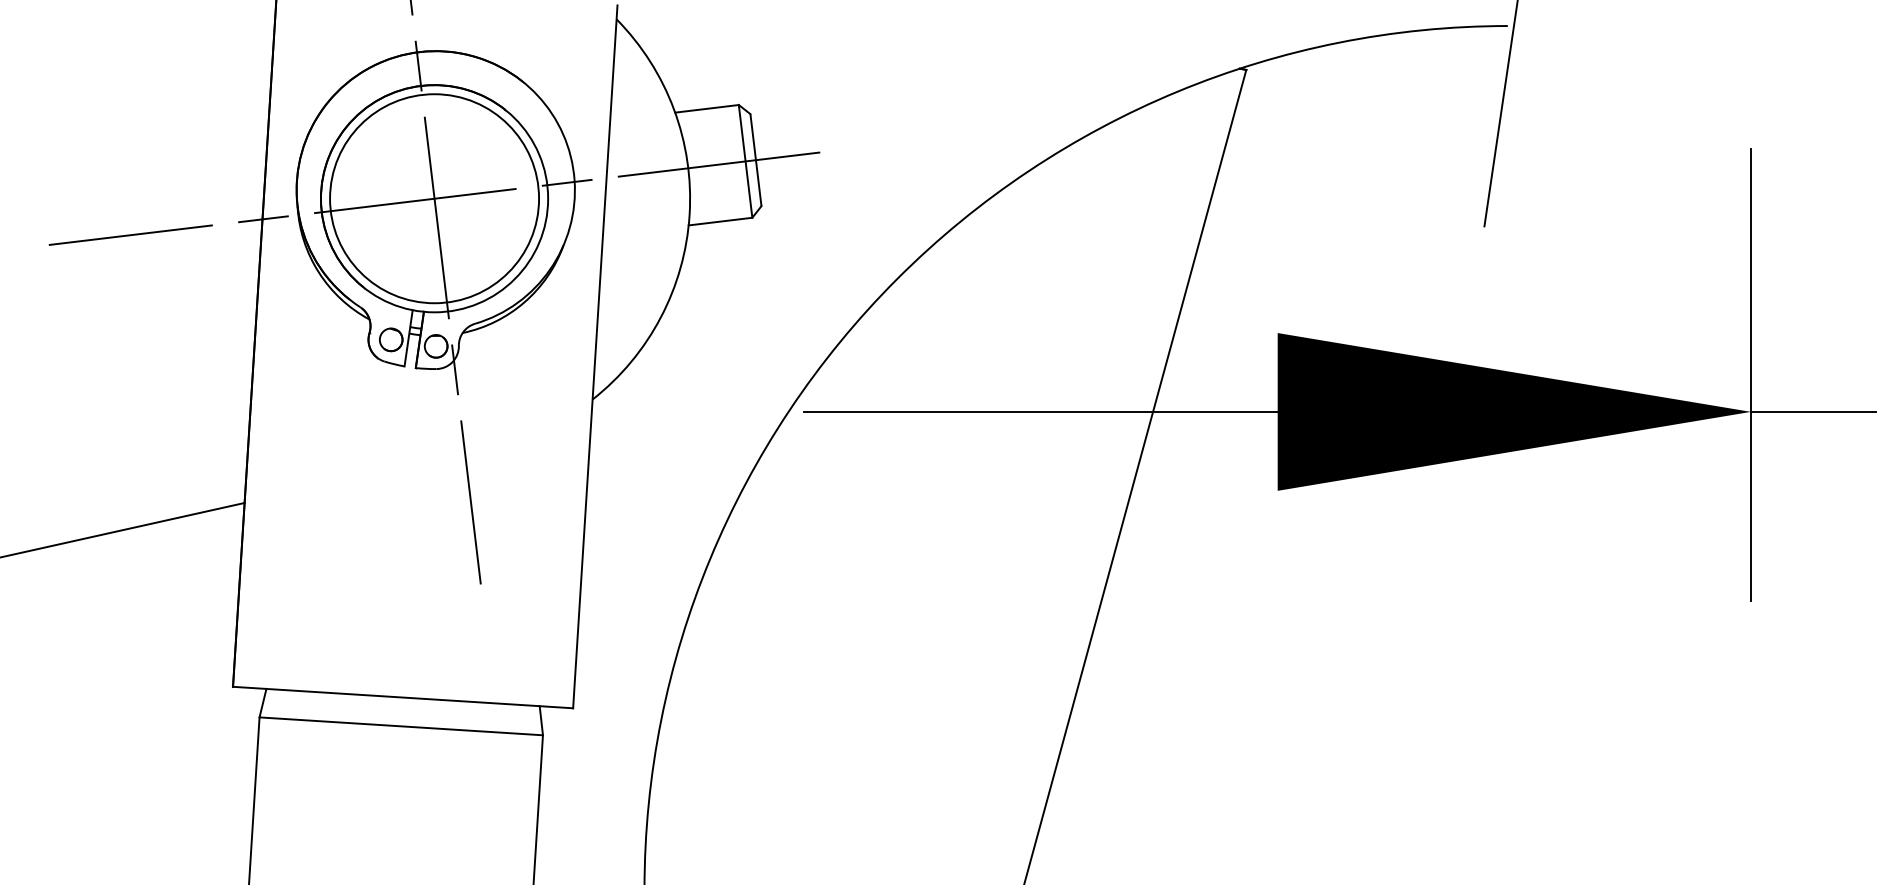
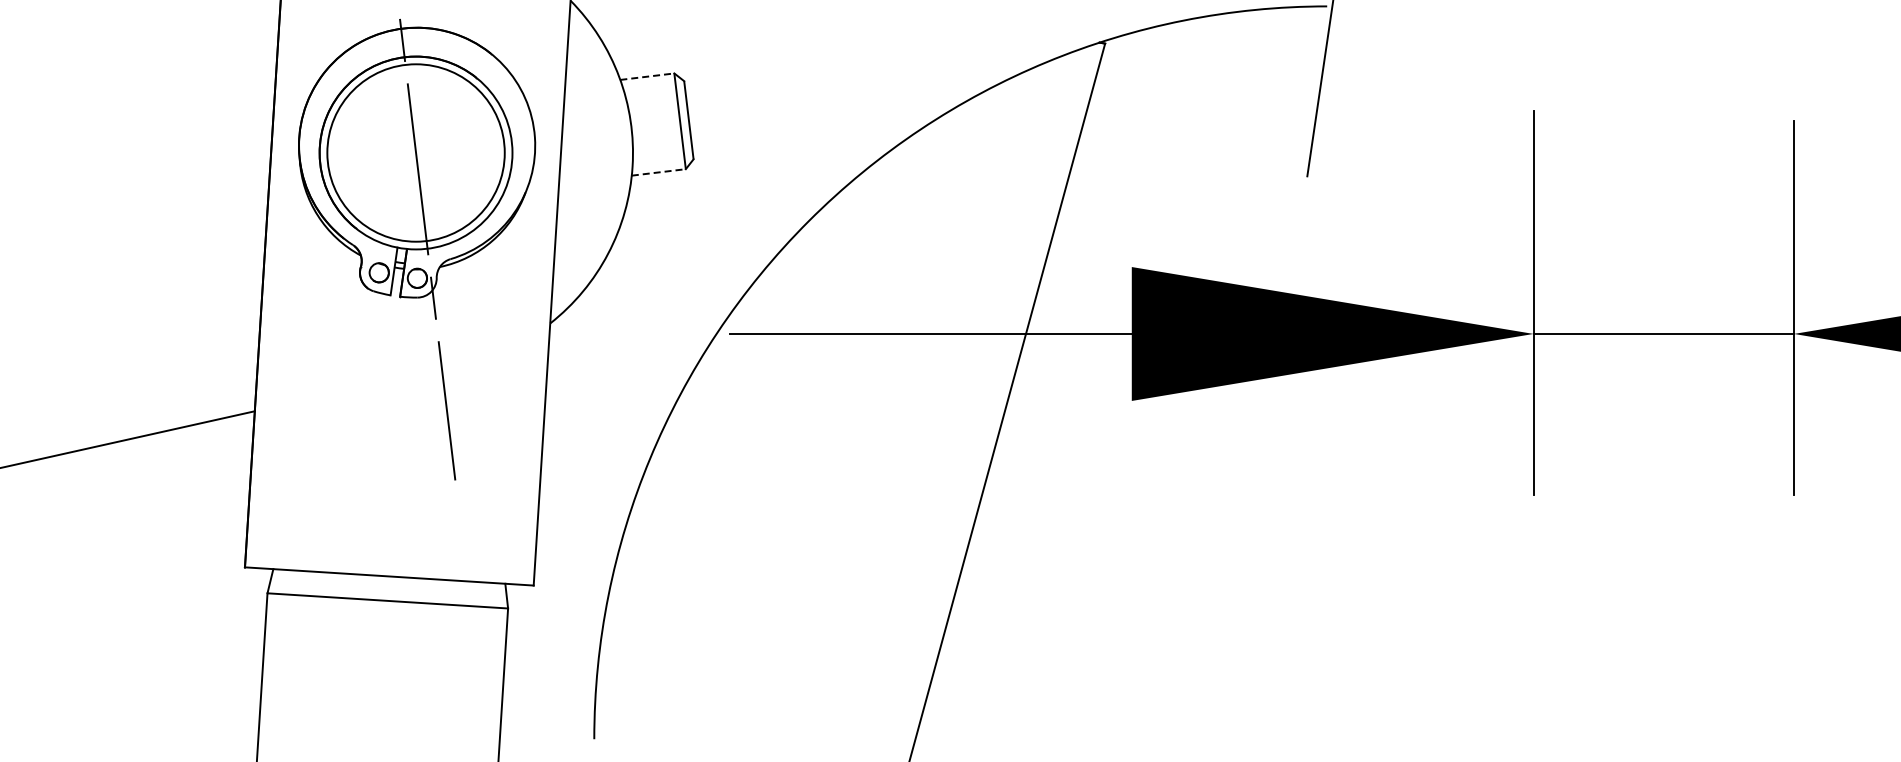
line: (707, 108) -> (647, 76), solid -> dashed
line: (433, 198) -> (415, 152), removed
line: (721, 221) -> (659, 172), solid -> dashed

